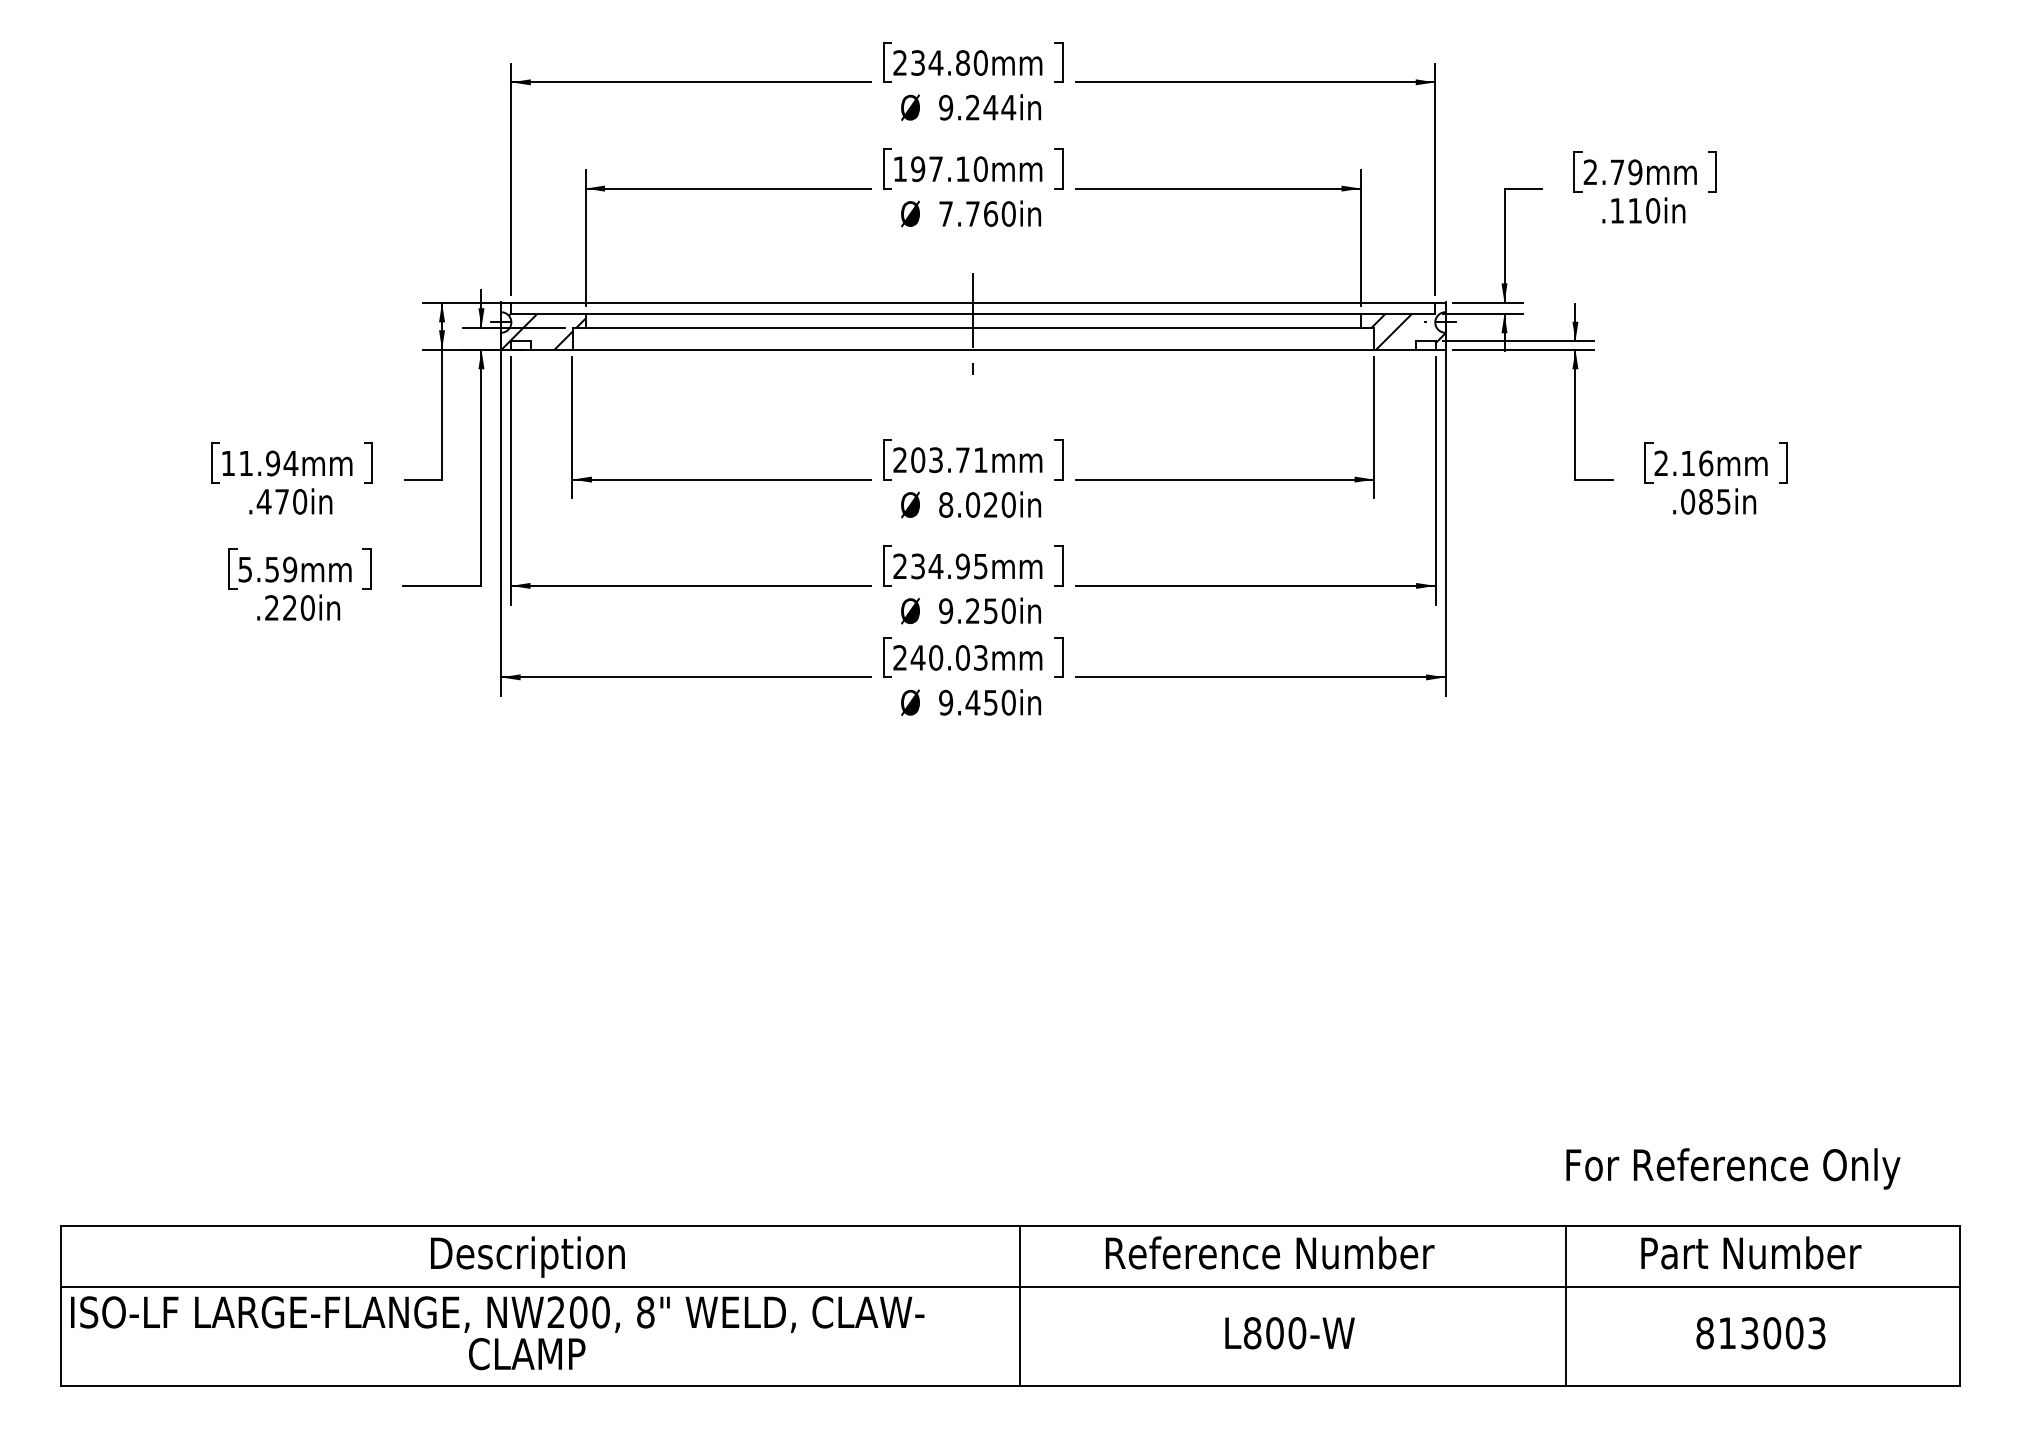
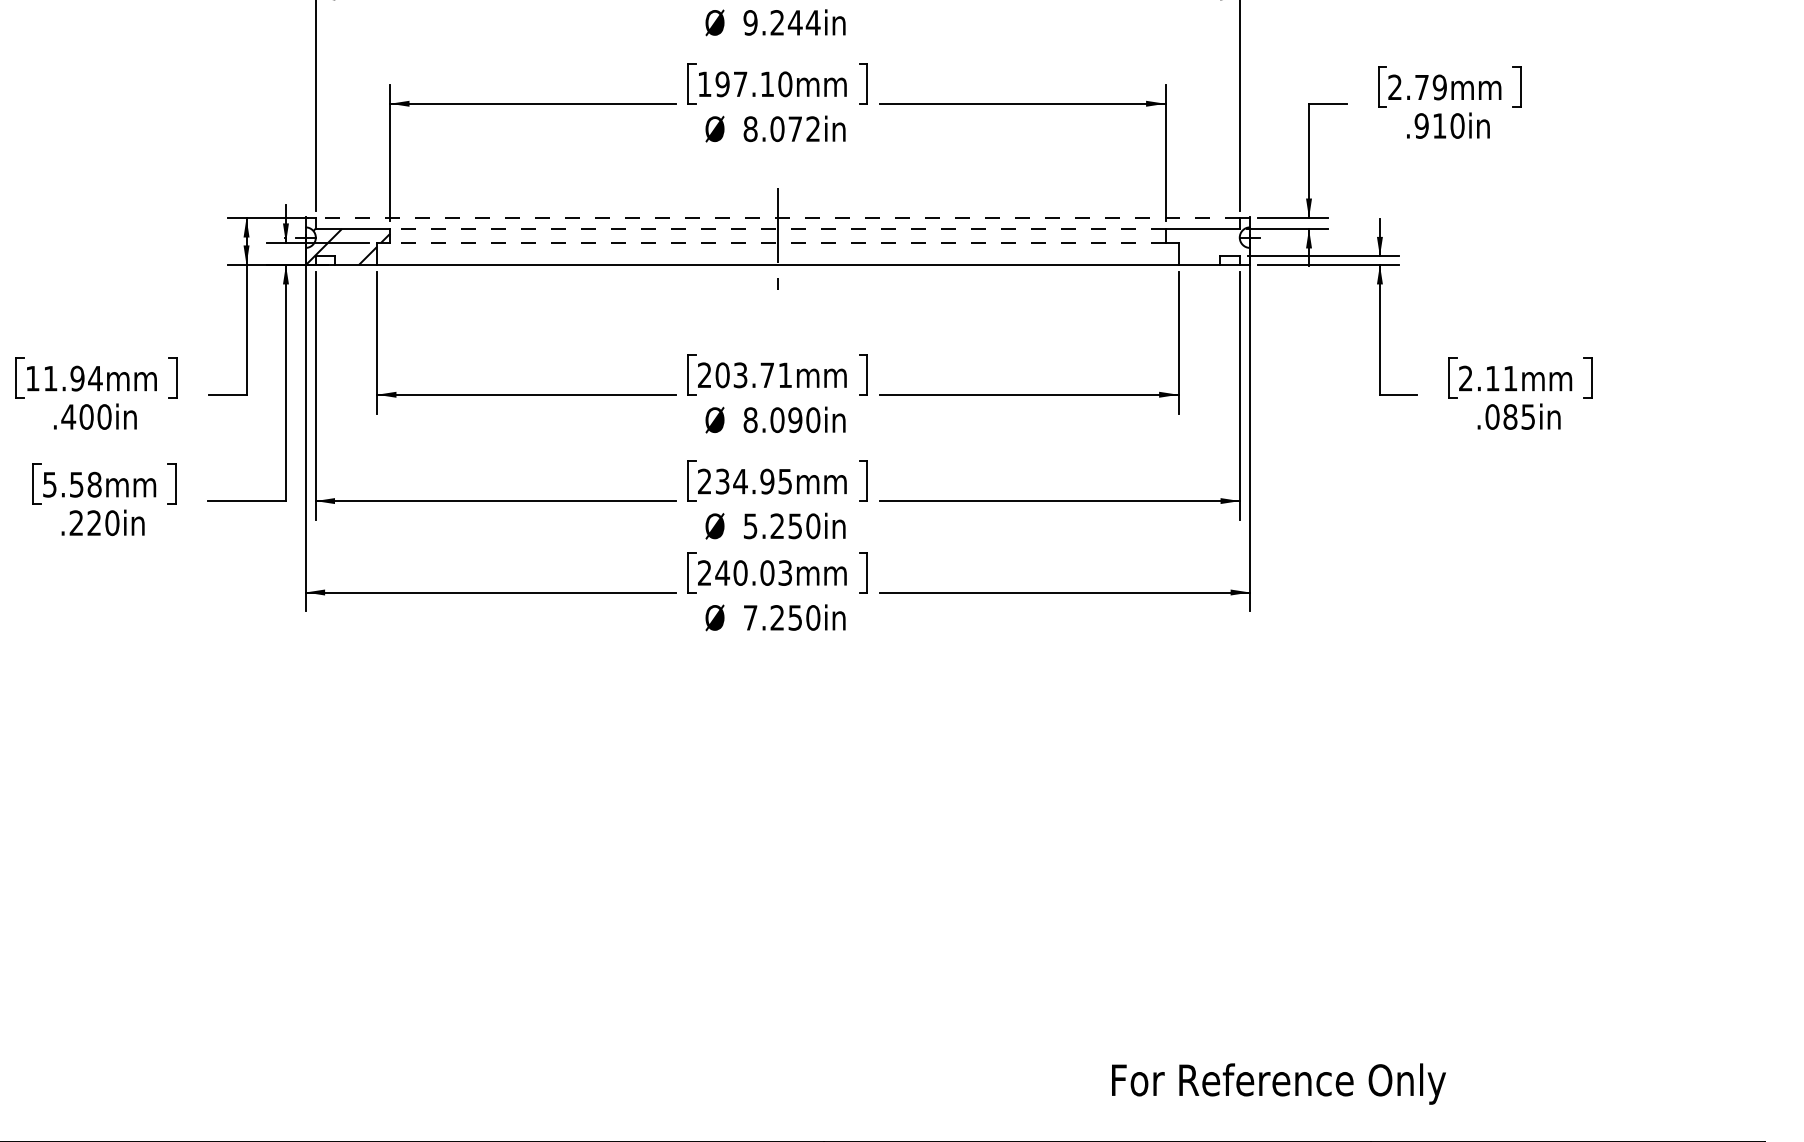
text: (1617, 210) -> (1422, 125), .110in -> .910in
text: (977, 213) -> (782, 128), 7.760in -> 8.072in
line: (973, 302) -> (778, 217), solid -> dashed
line: (973, 313) -> (778, 228), solid -> dashed
line: (973, 327) -> (778, 242), solid -> dashed
hatch: (1408, 331) -> (1213, 246), removed
text: (1706, 463) -> (1511, 378), 2.16mm -> 2.11mm
text: (282, 501) -> (87, 416), .470in -> .400in
text: (990, 504) -> (795, 419), 8.020in -> 8.090in
text: (290, 569) -> (95, 484), 5.59mm -> 5.58mm
text: (946, 610) -> (751, 525), 9.250in -> 5.250in
text: (959, 702) -> (764, 617), 9.450in -> 7.250in
text: (1733, 1168) -> (1279, 1083), moved

